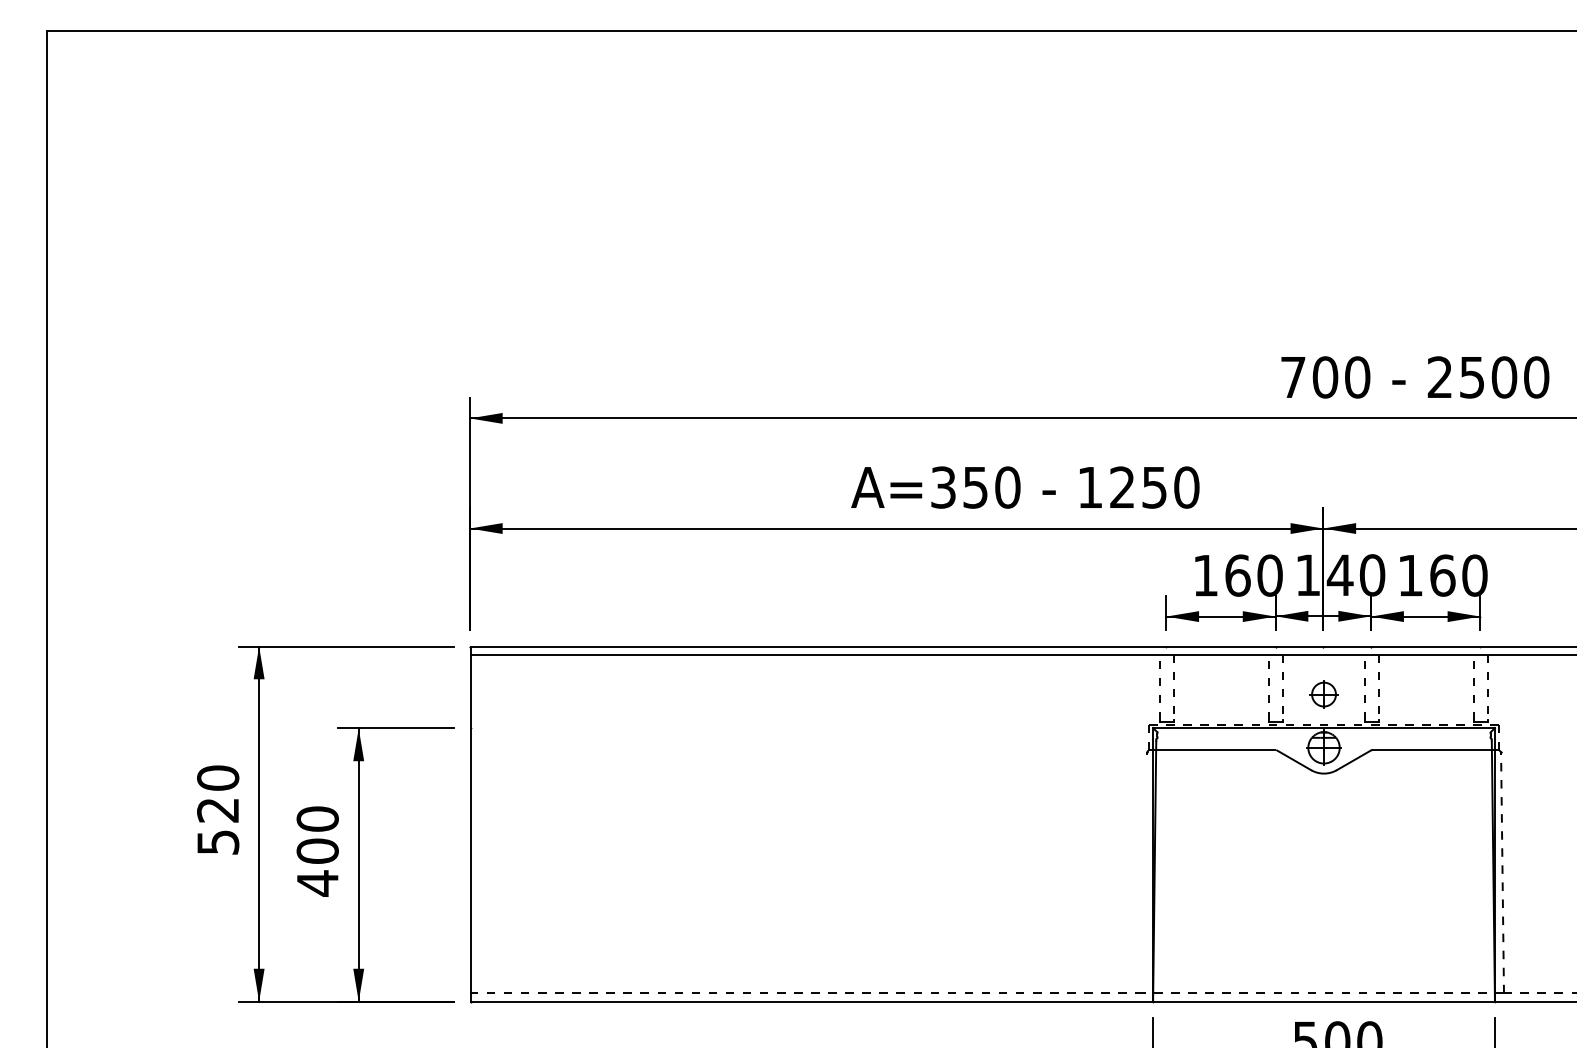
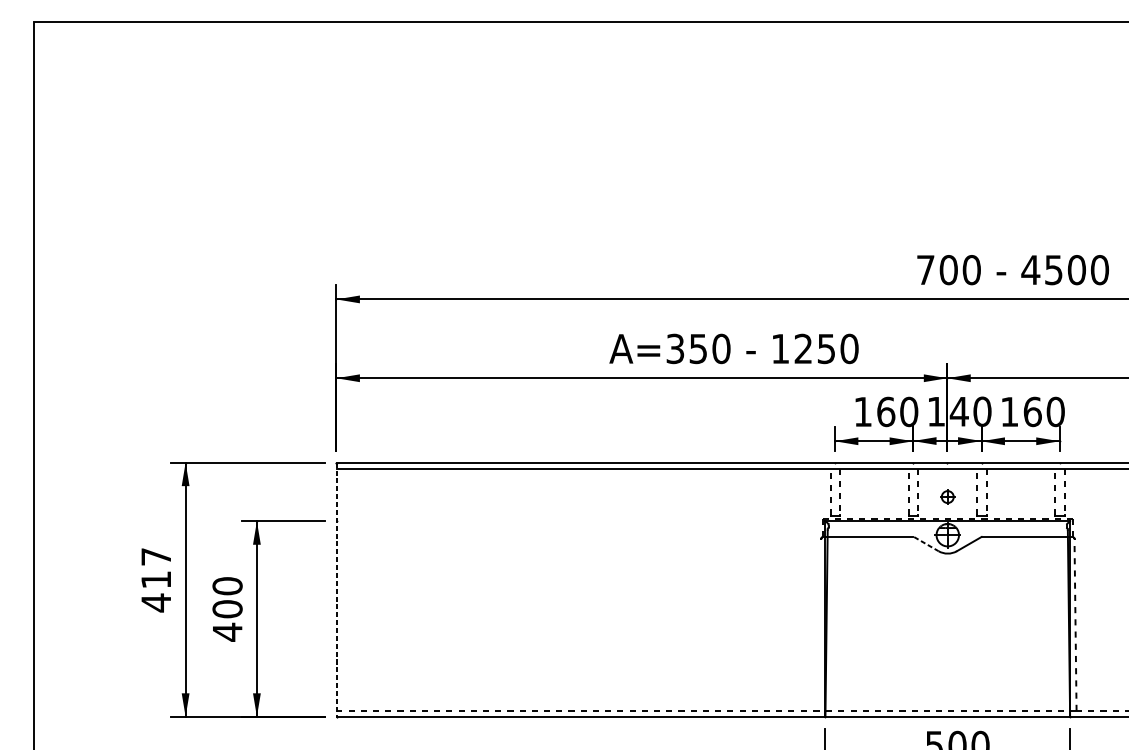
text: (1439, 376) -> (1030, 269), 2500 -> 4500
part: (1323, 694) -> (947, 497), size x0.7
line: (1294, 760) -> (926, 544), solid -> dashed
text: (218, 810) -> (156, 580), 520 -> 417
line: (470, 824) -> (336, 590), solid -> dashed

